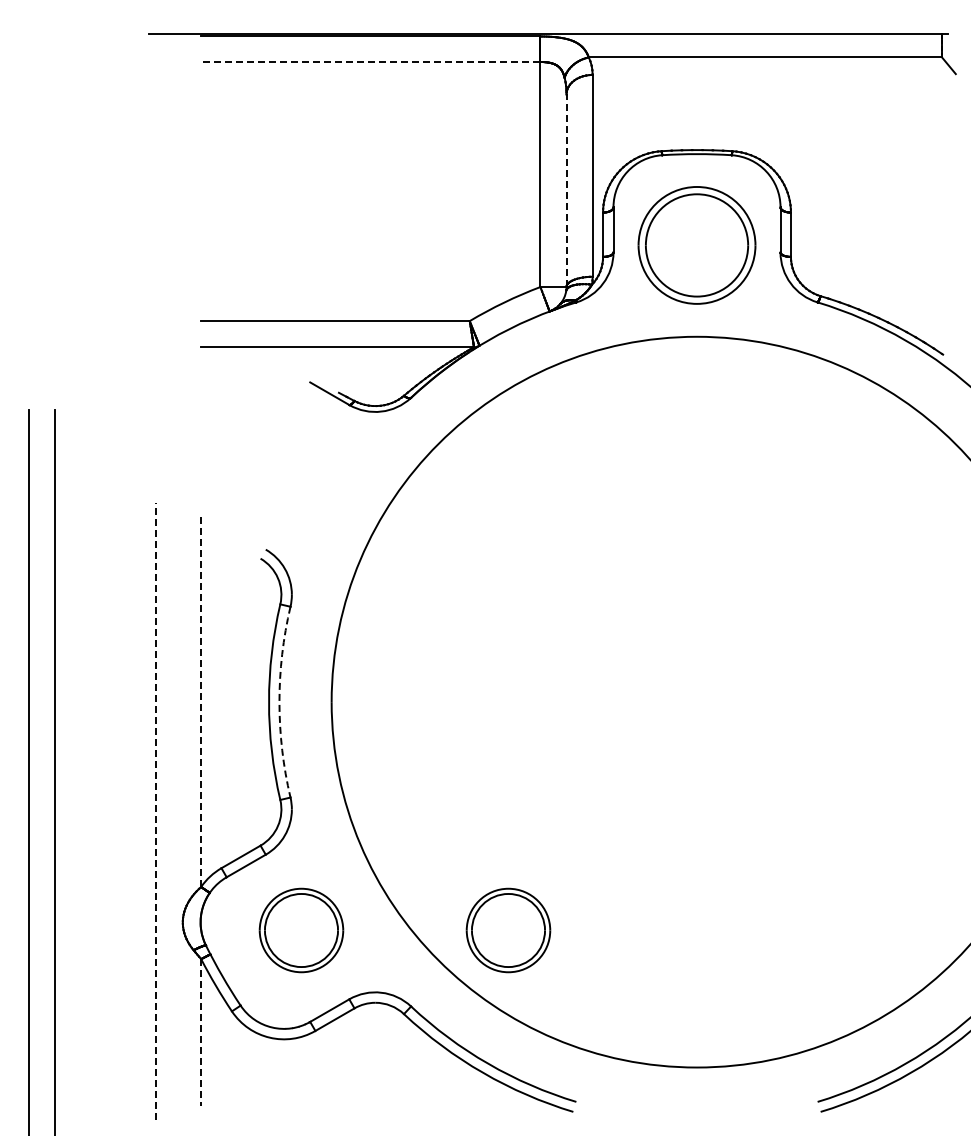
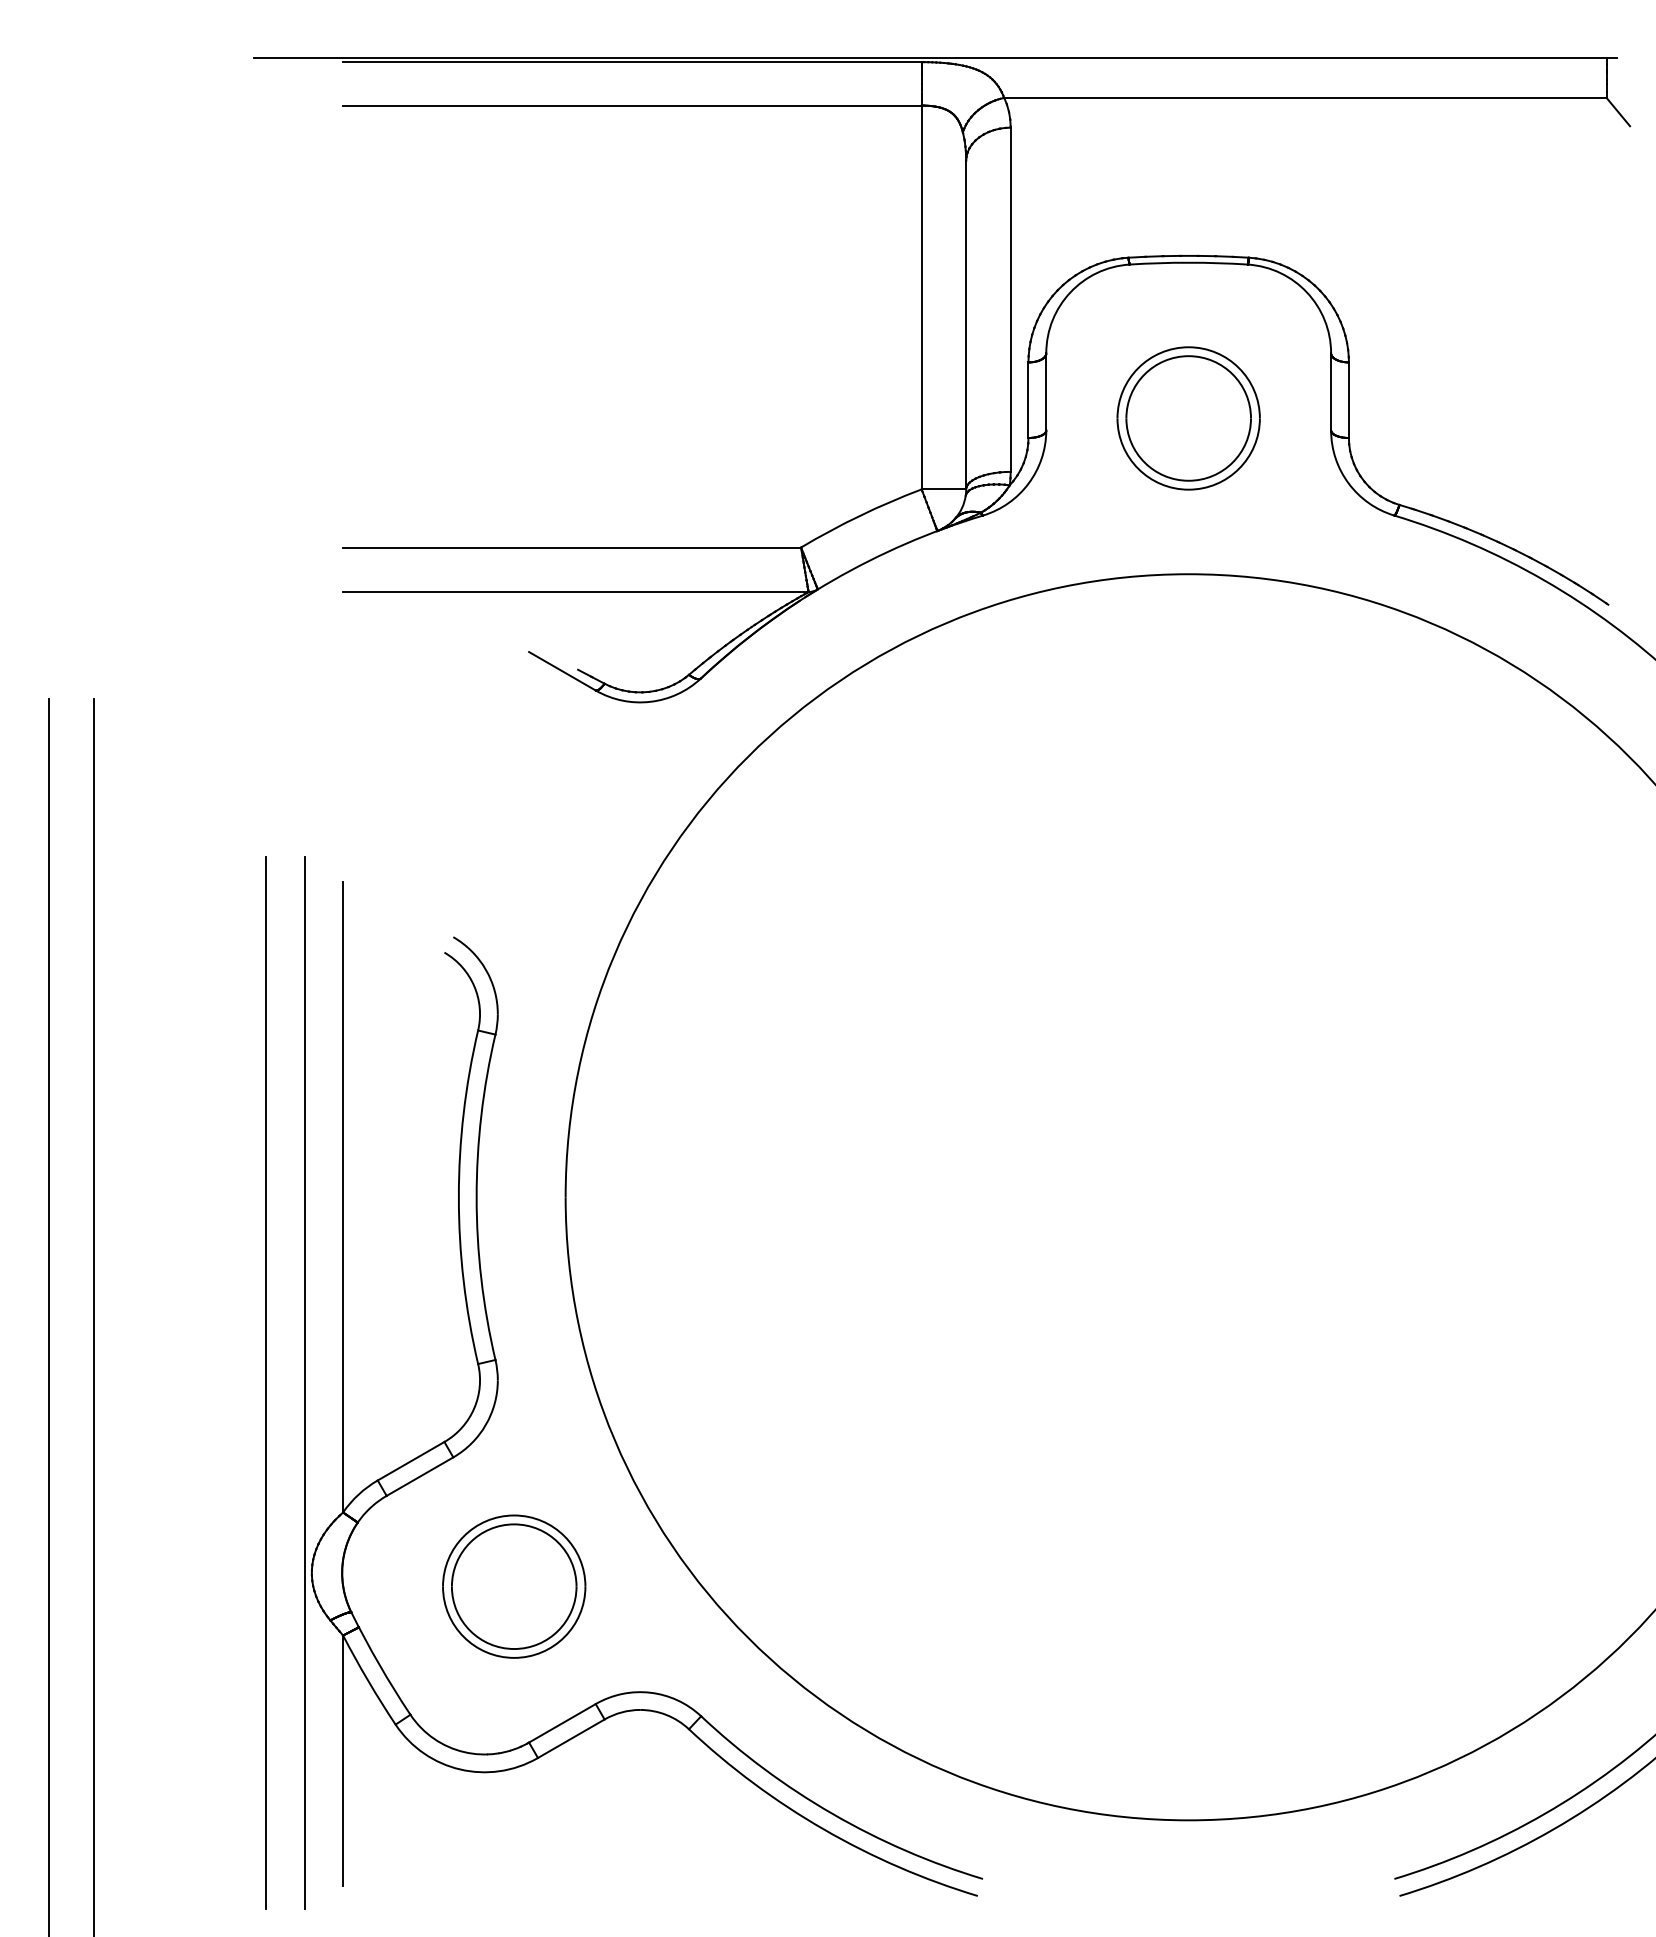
line: (370, 61) -> (631, 104), dashed -> solid
line: (566, 190) -> (966, 324), dashed -> solid
part: (696, 245) -> (1187, 418), size x0.71
line: (201, 702) -> (343, 1197), dashed -> solid
arc: (279, 702) -> (476, 1197), dashed -> solid
line: (155, 810) -> (265, 1382), dashed -> solid
line: (178, 810) -> (304, 1382), added
part: (508, 930) -> (867, 1586), removed
line: (201, 1032) -> (343, 1760), dashed -> solid

